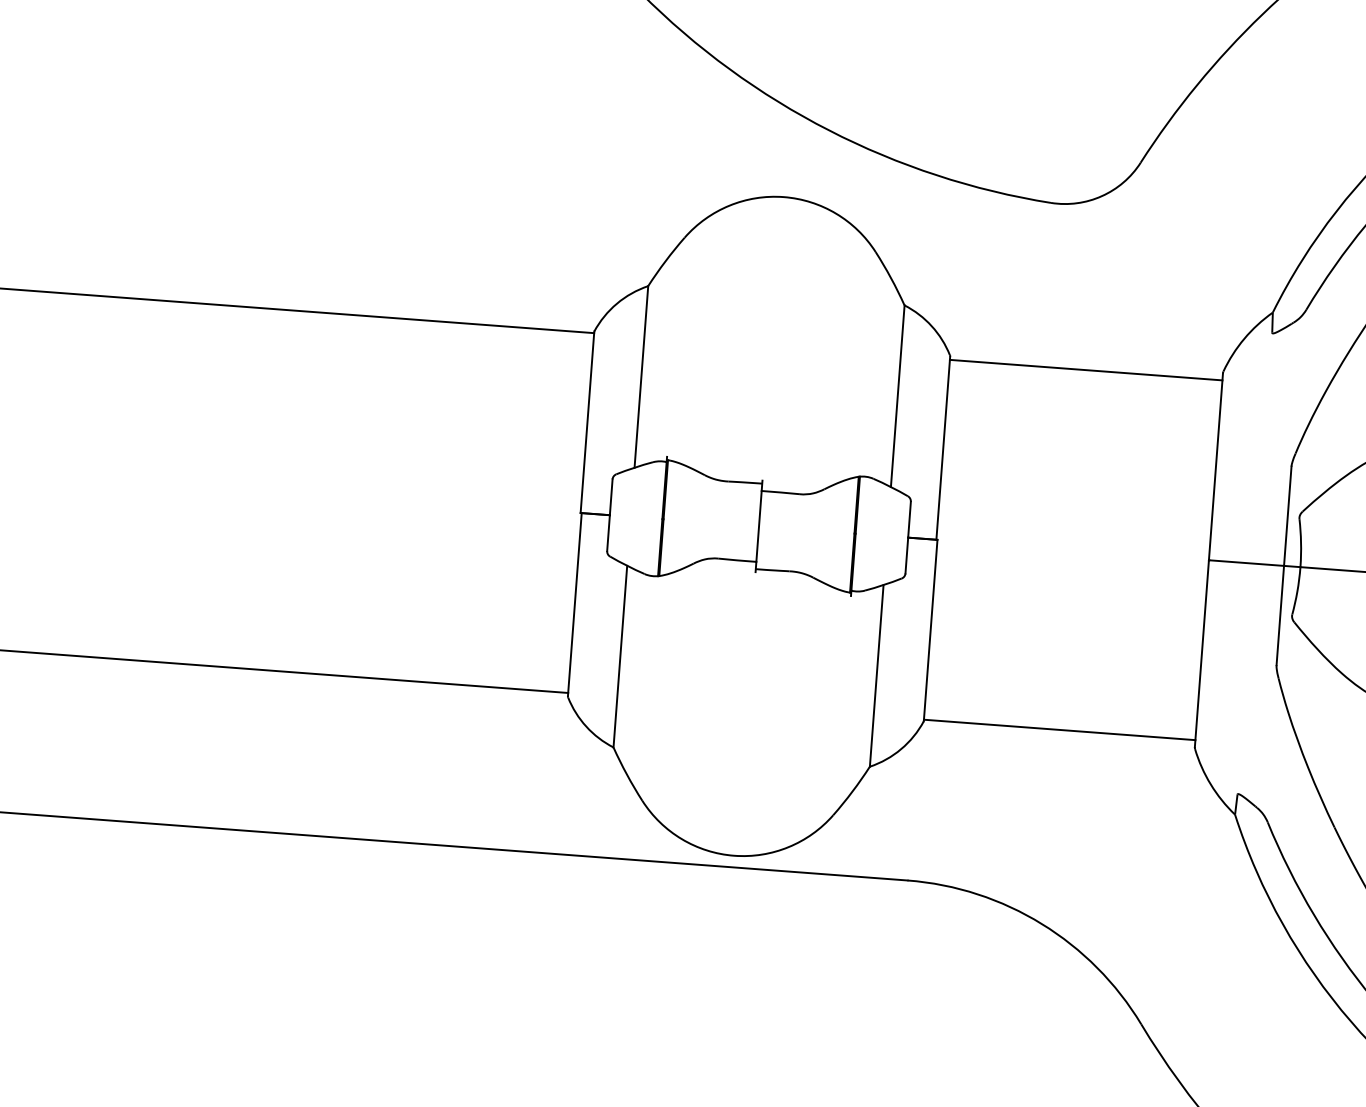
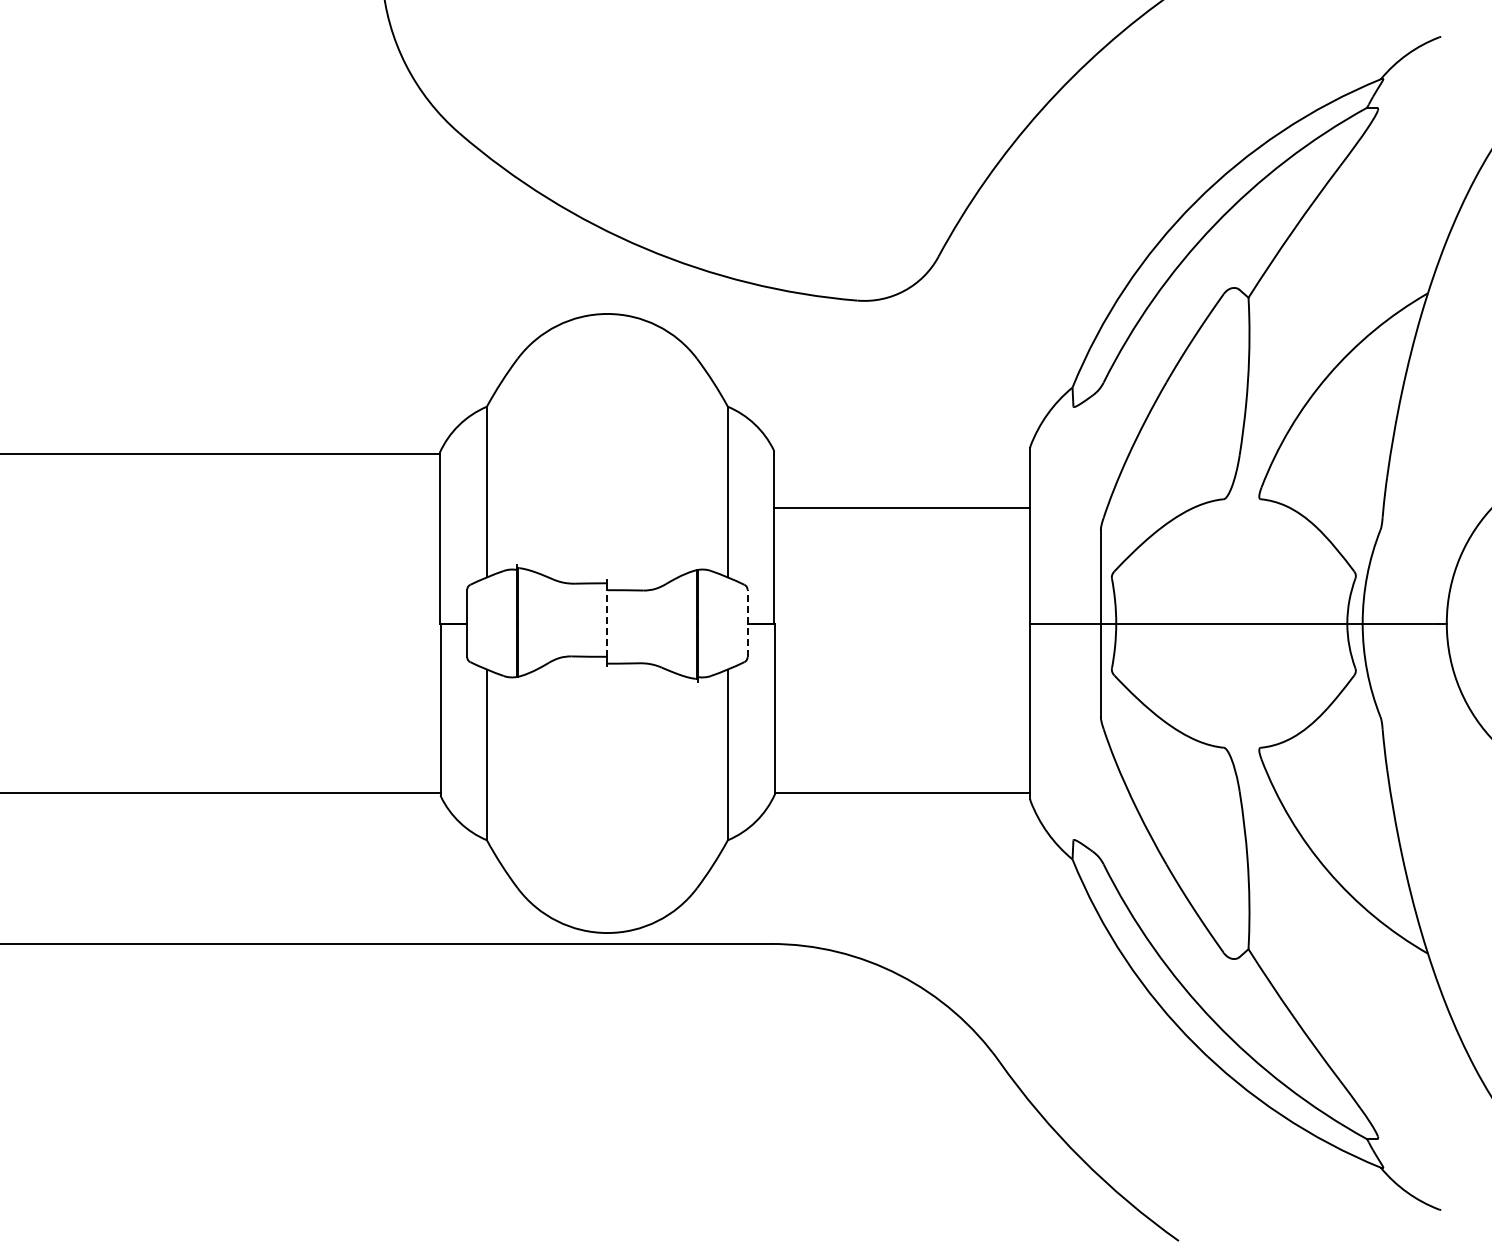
line: (1086, 370) -> (902, 508), moved
line: (759, 526) -> (607, 623), solid -> dashed
line: (908, 537) -> (747, 623), solid -> dashed

